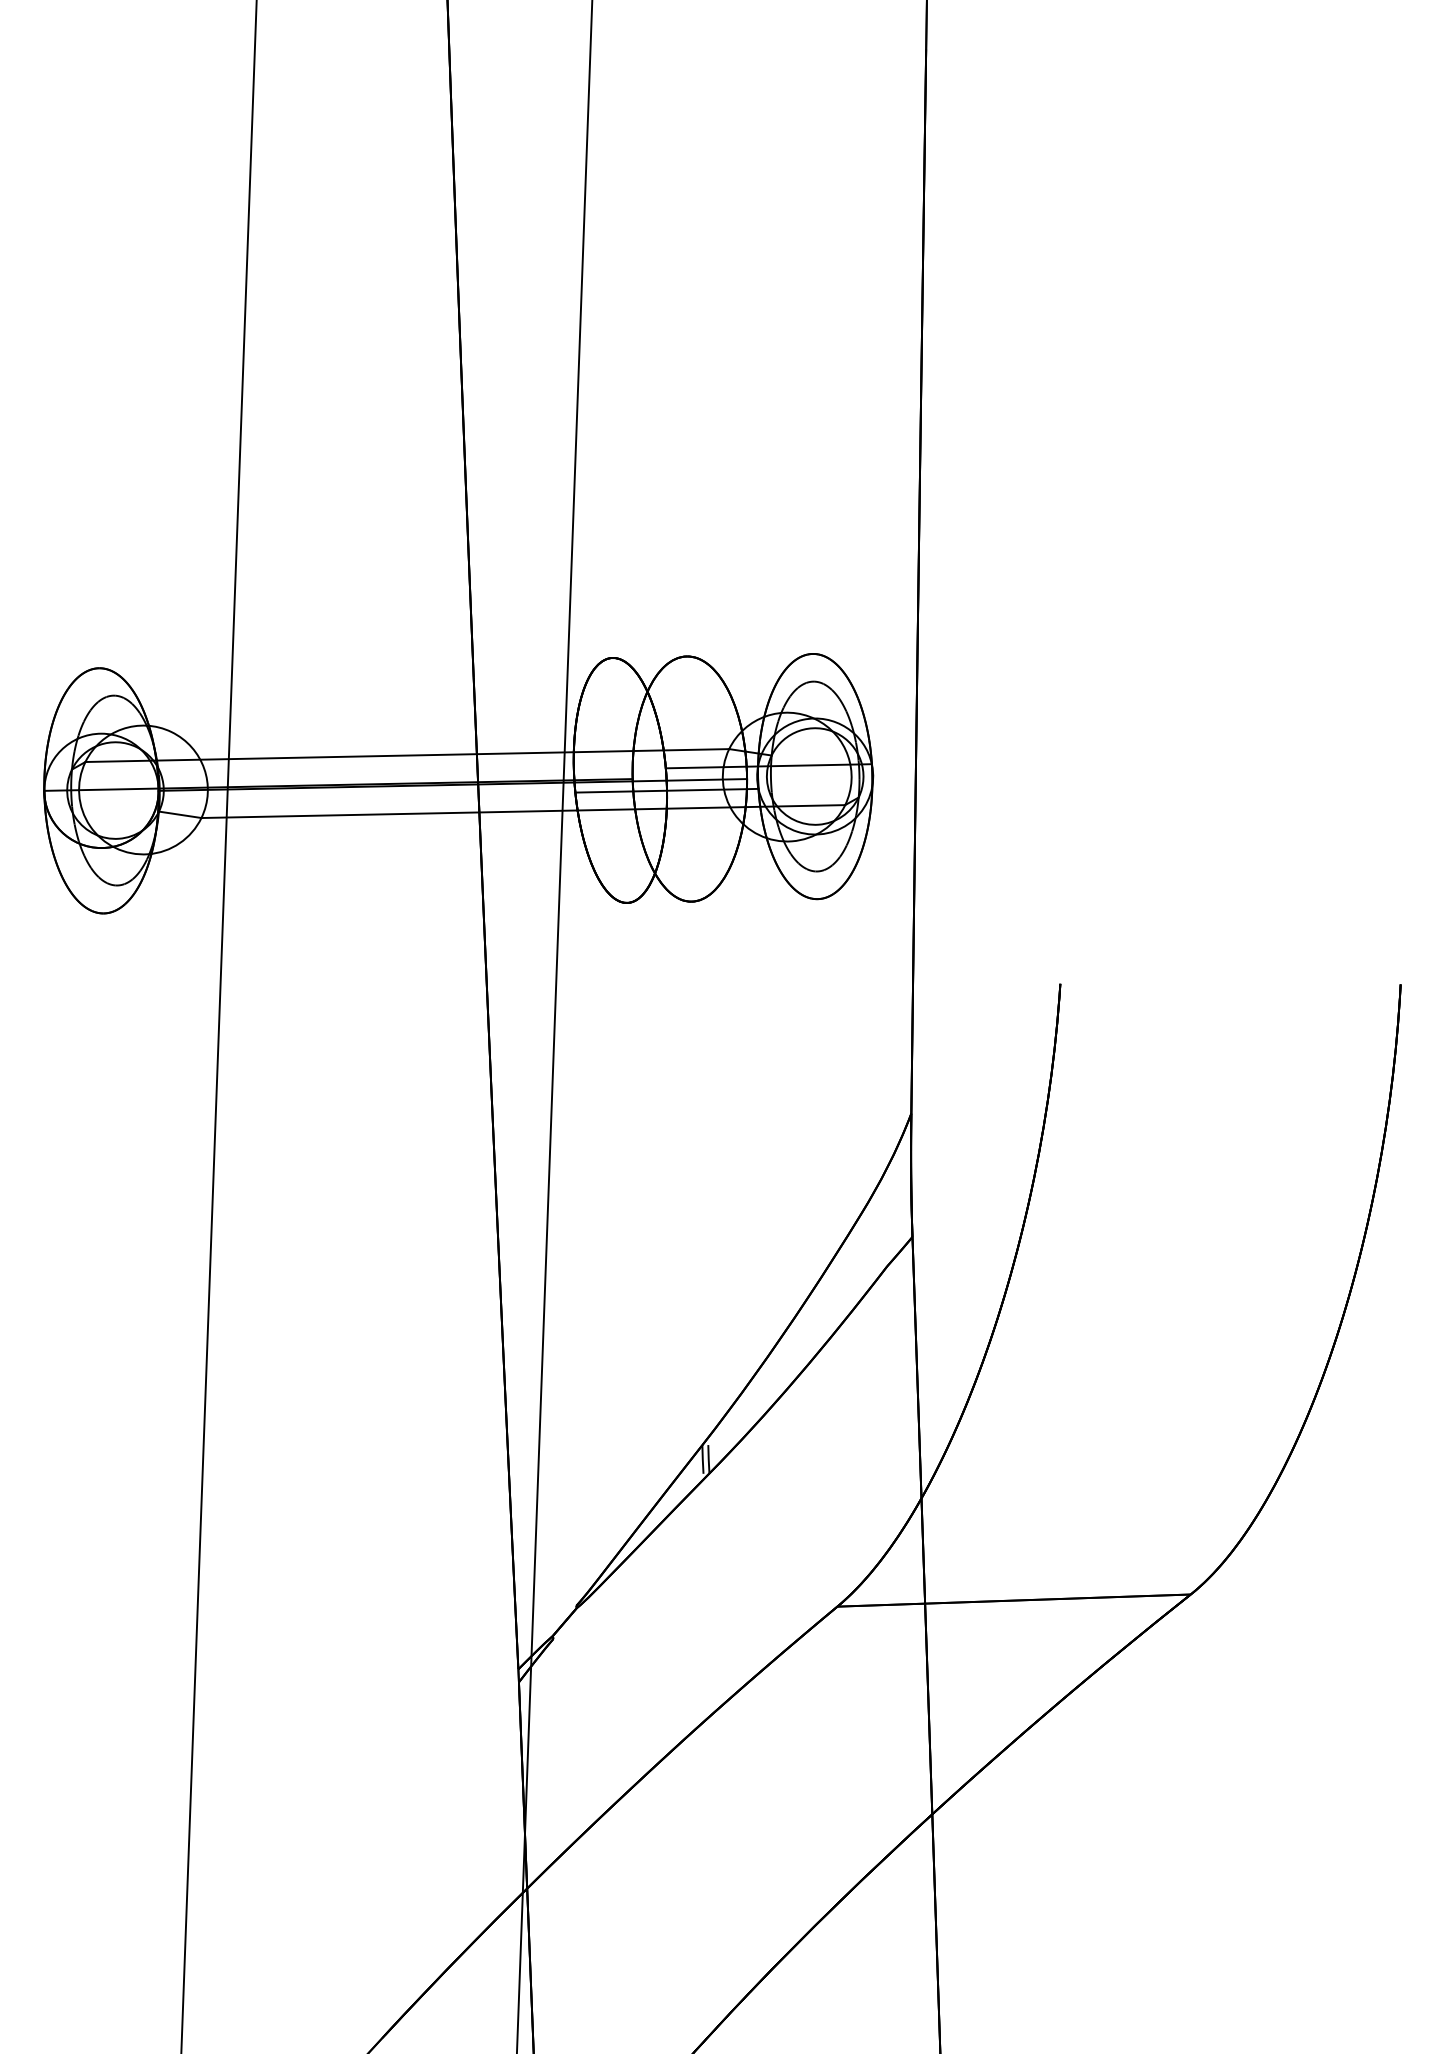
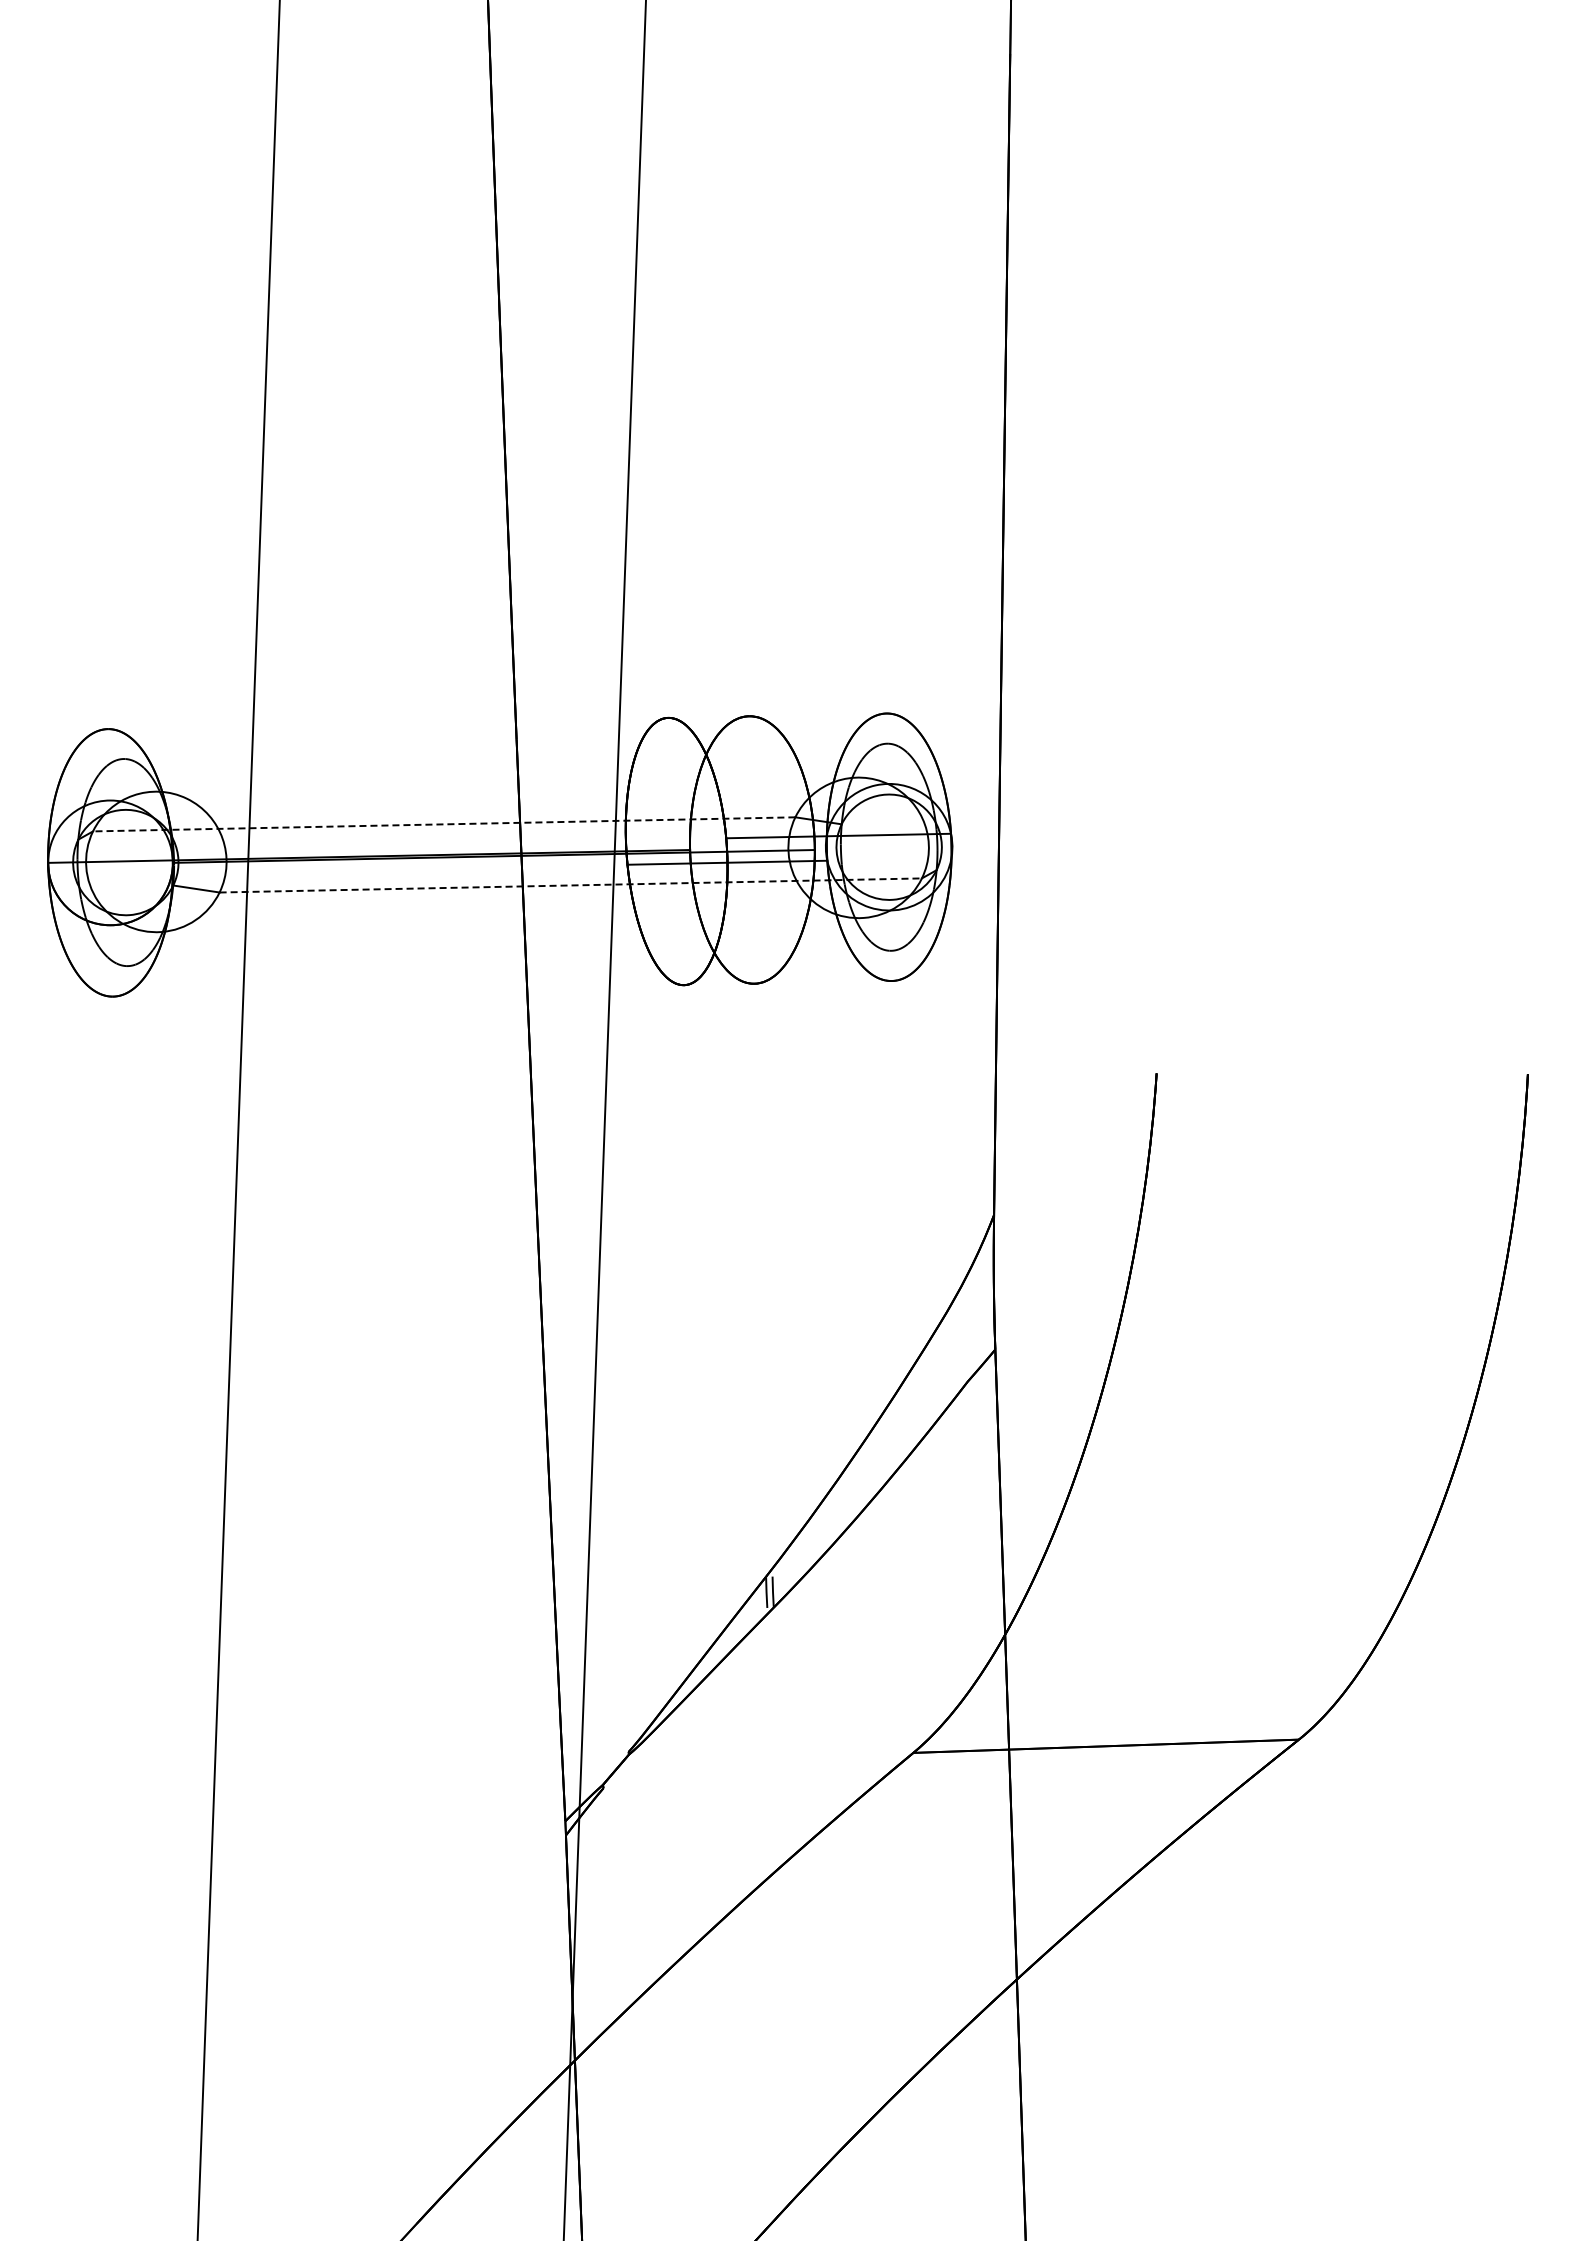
line: (406, 755) -> (443, 824), solid -> dashed
line: (524, 811) -> (571, 885), solid -> dashed

